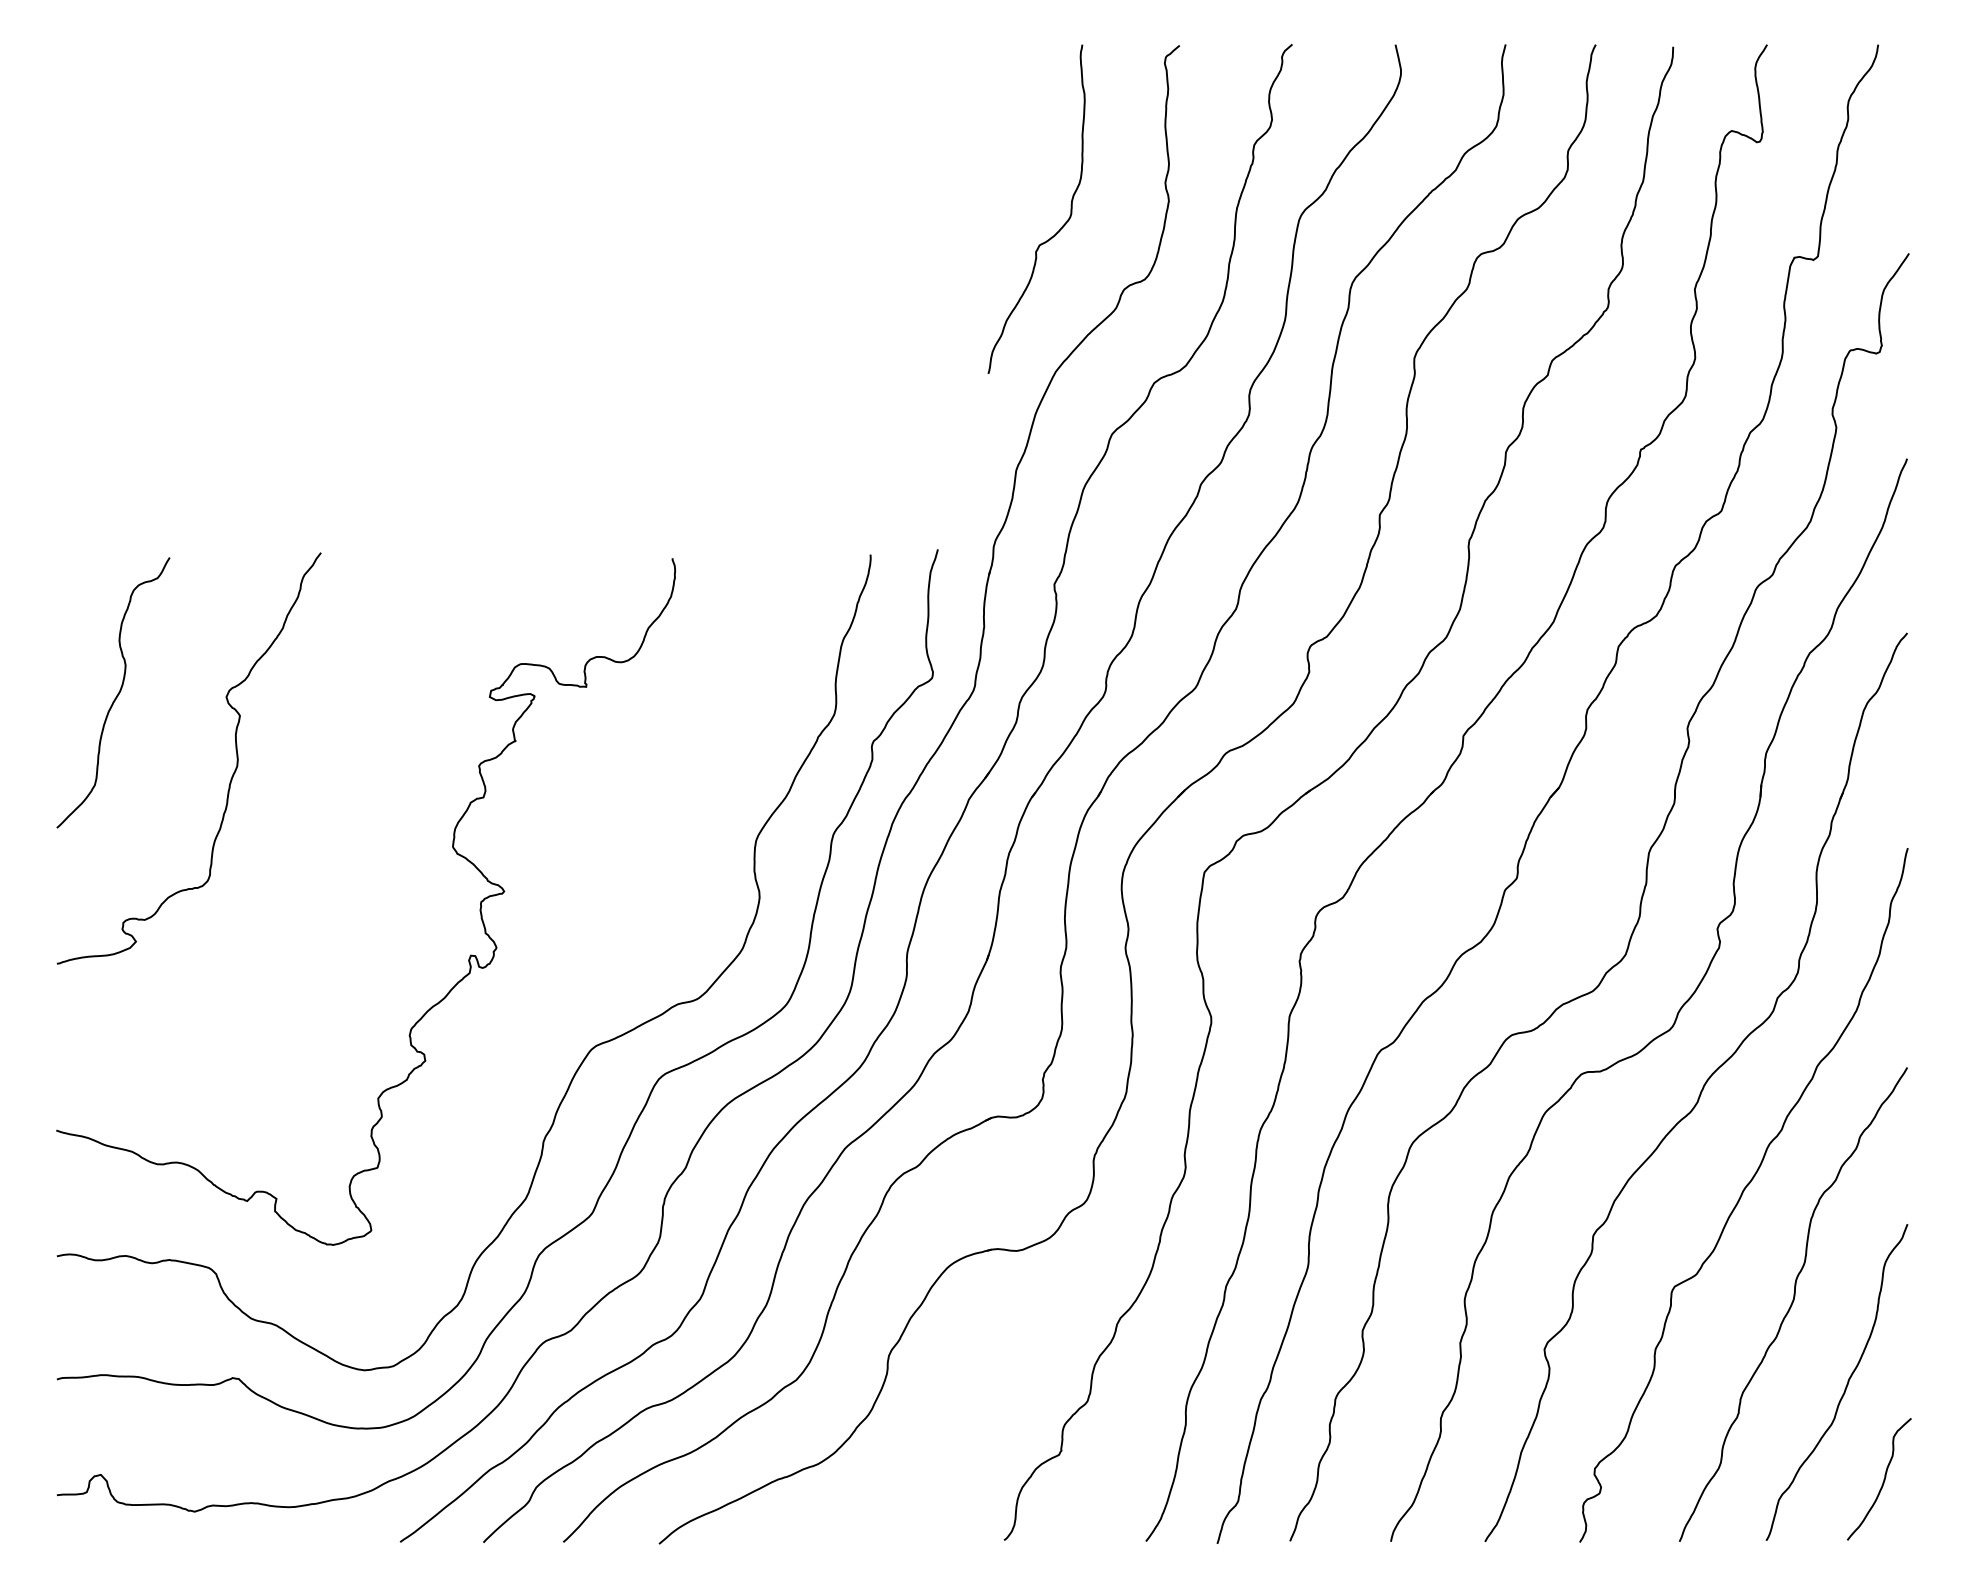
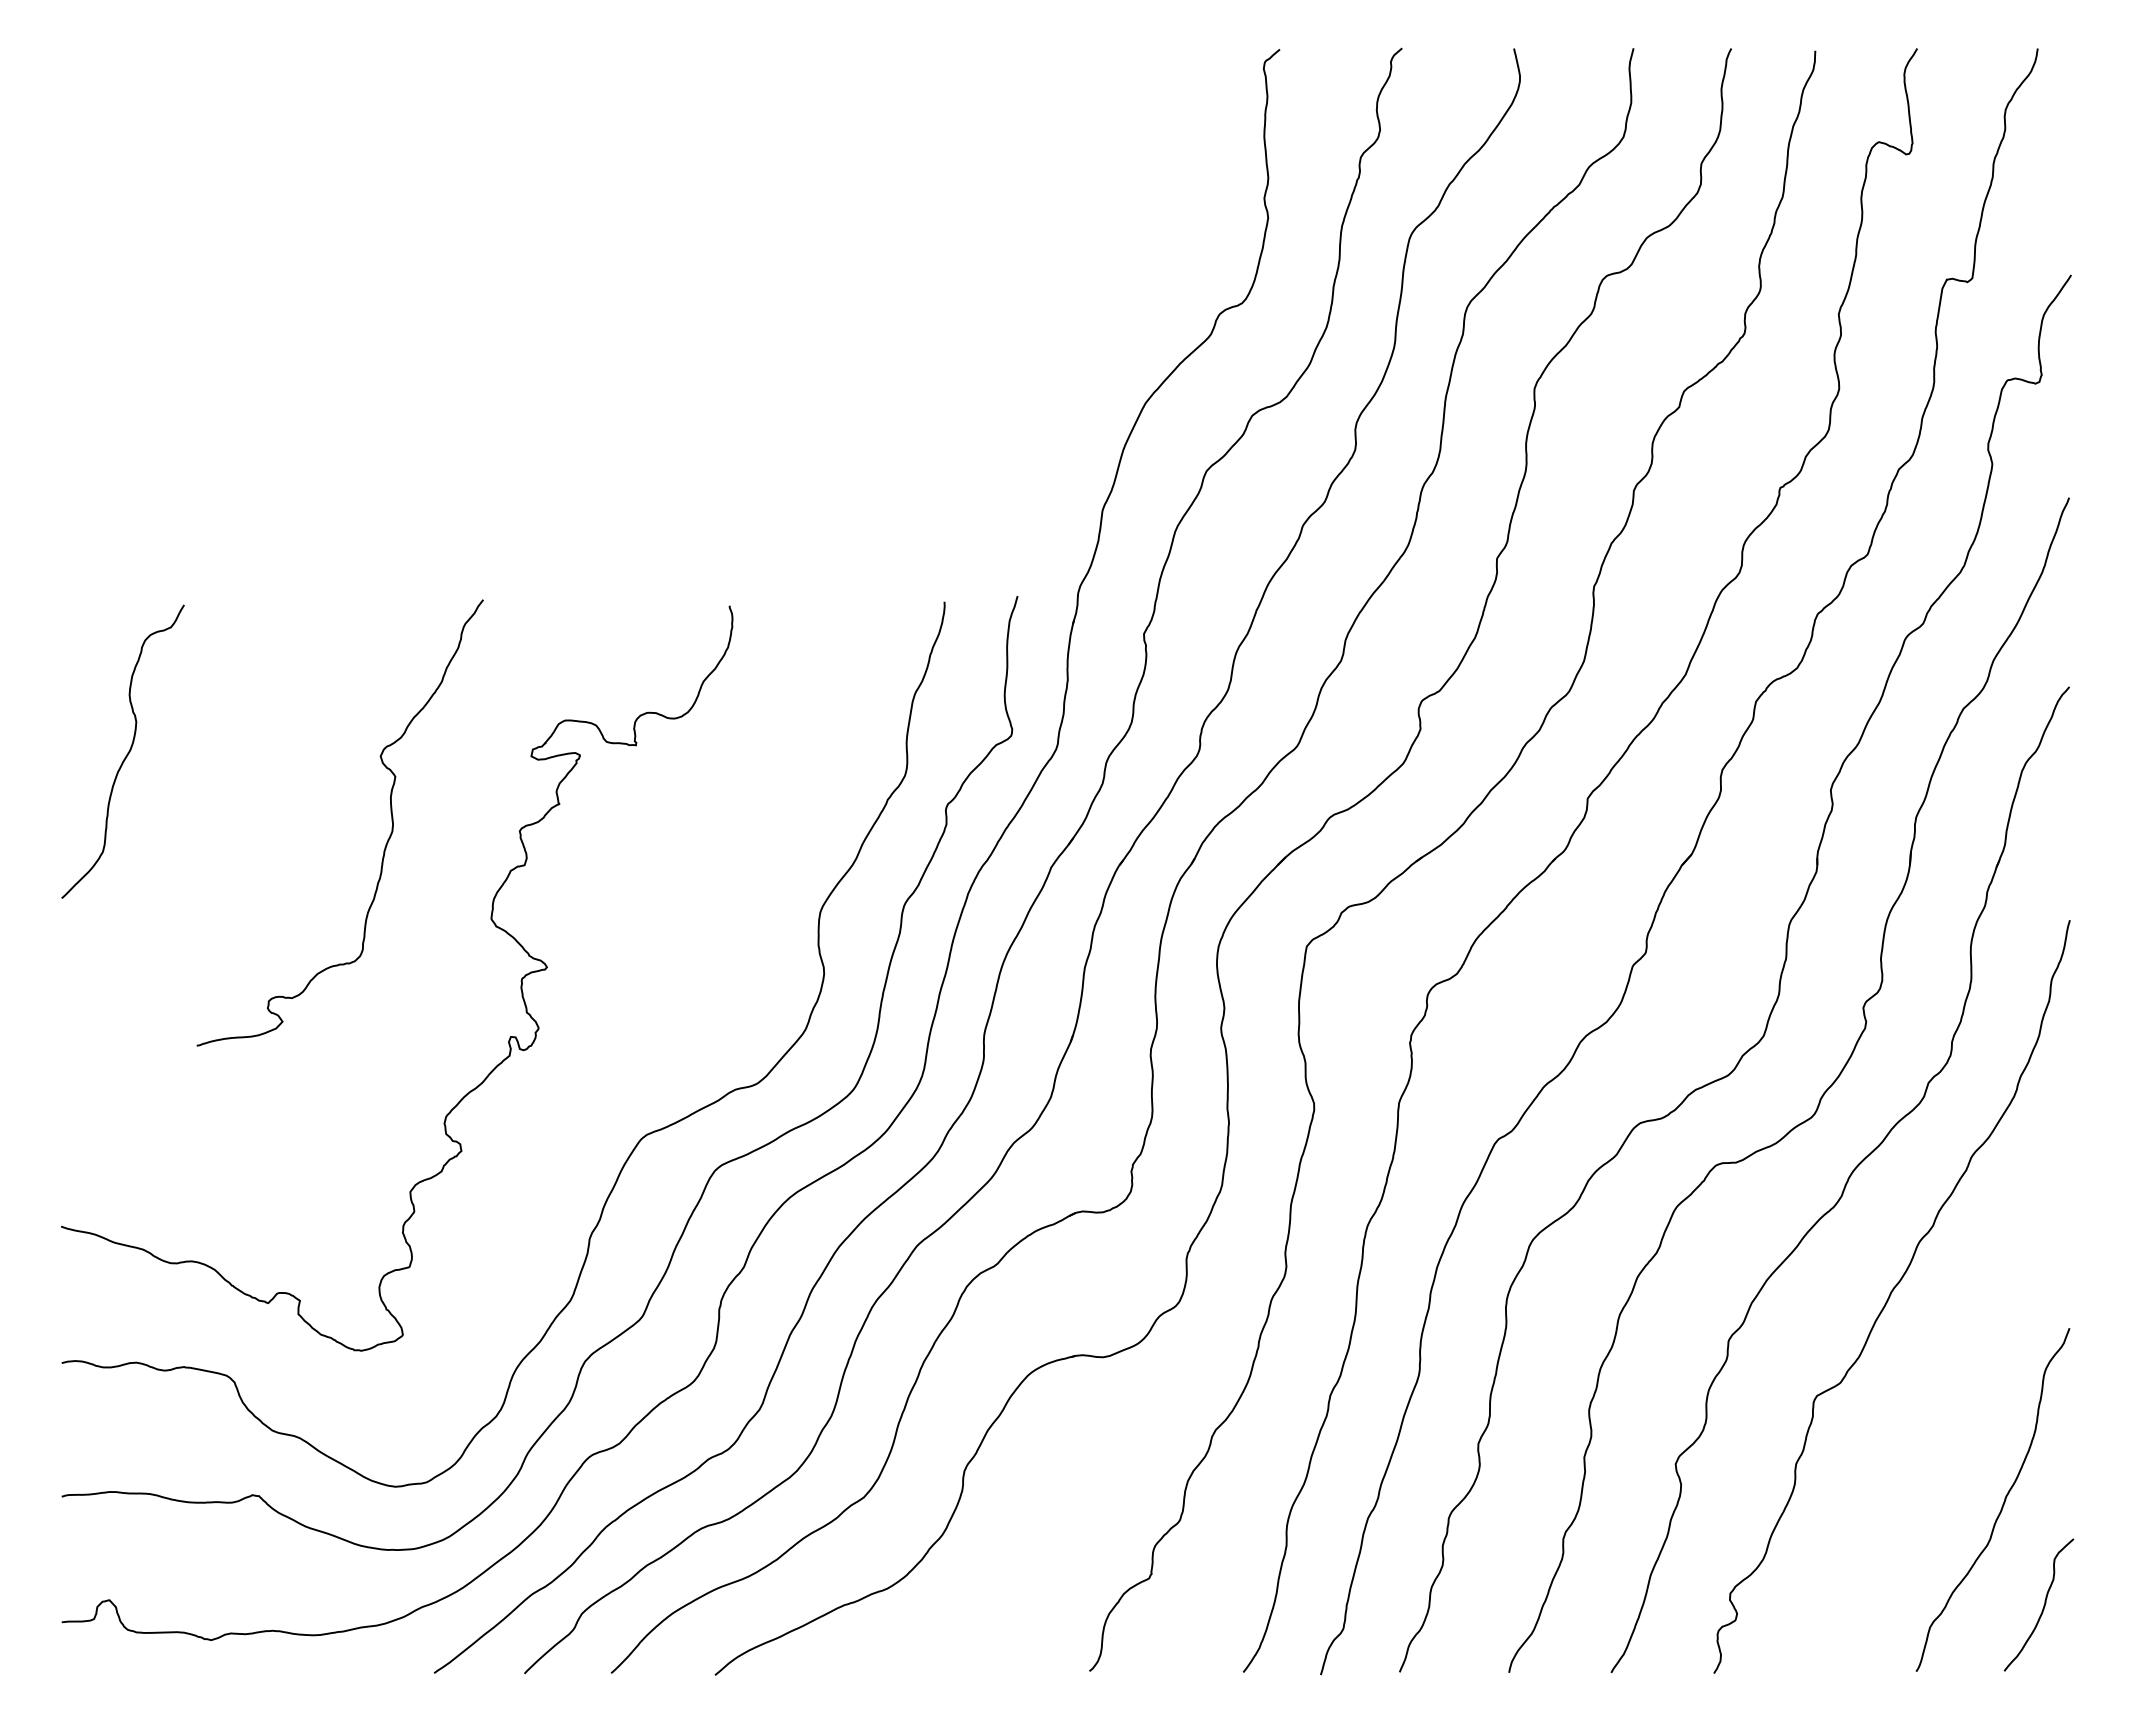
curve: (1058, 229) -> (1148, 249), removed
curve: (232, 773) -> (387, 839), moved
curve: (1793, 1303) -> (1945, 1414), removed

